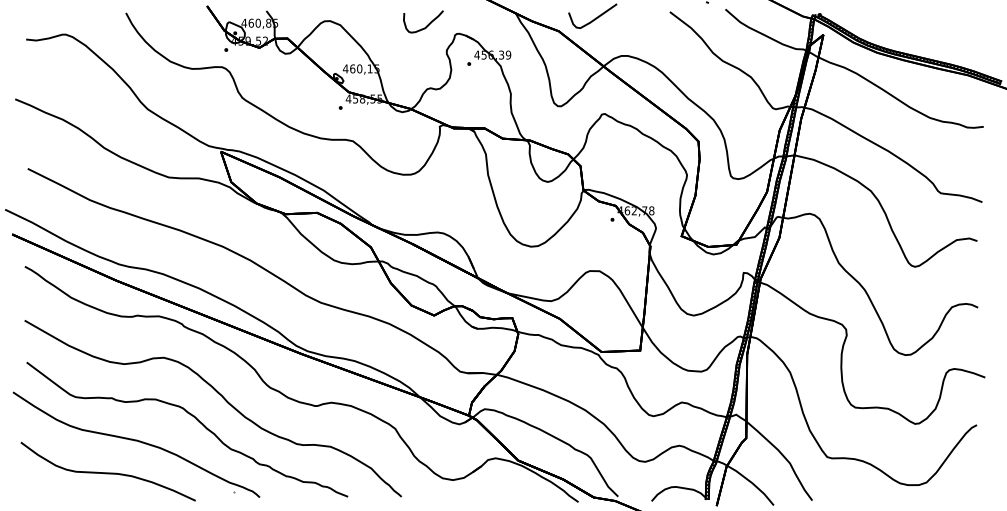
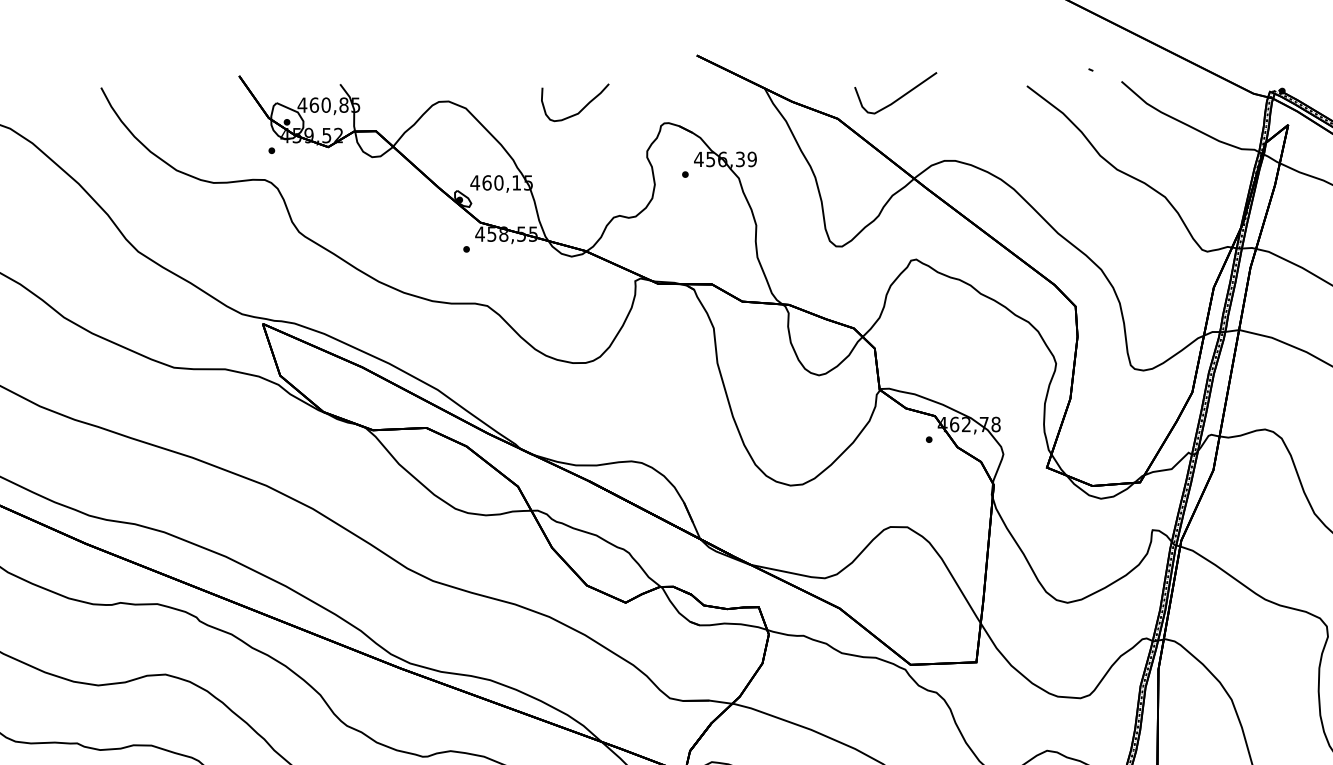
curve: (427, 24) -> (581, 107), moved

